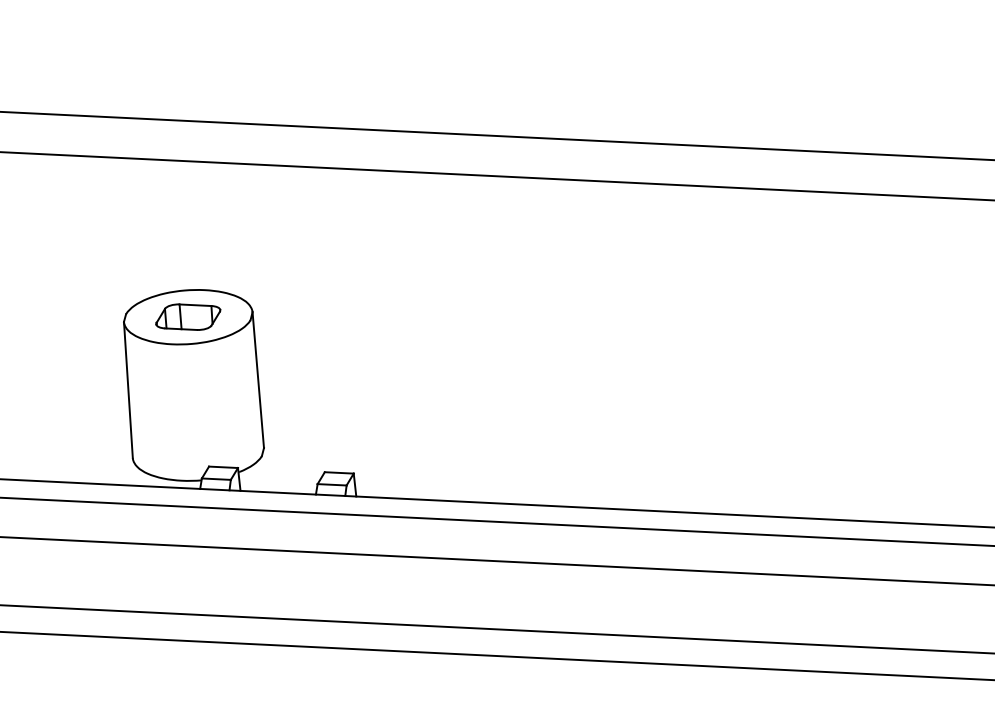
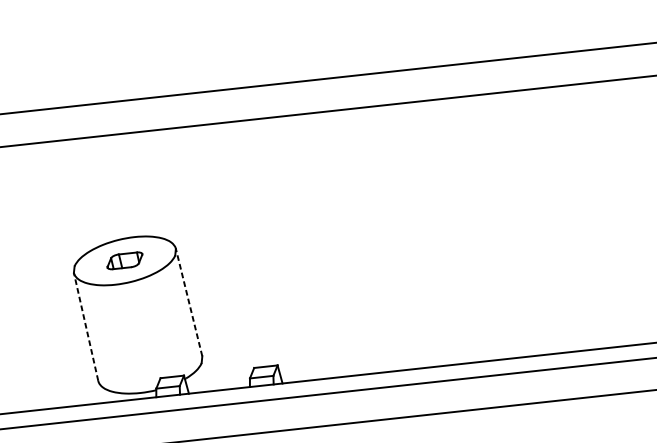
part: (188, 316) -> (124, 260), size x0.7
line: (258, 379) -> (189, 301), solid -> dashed
line: (128, 389) -> (86, 326), solid -> dashed

